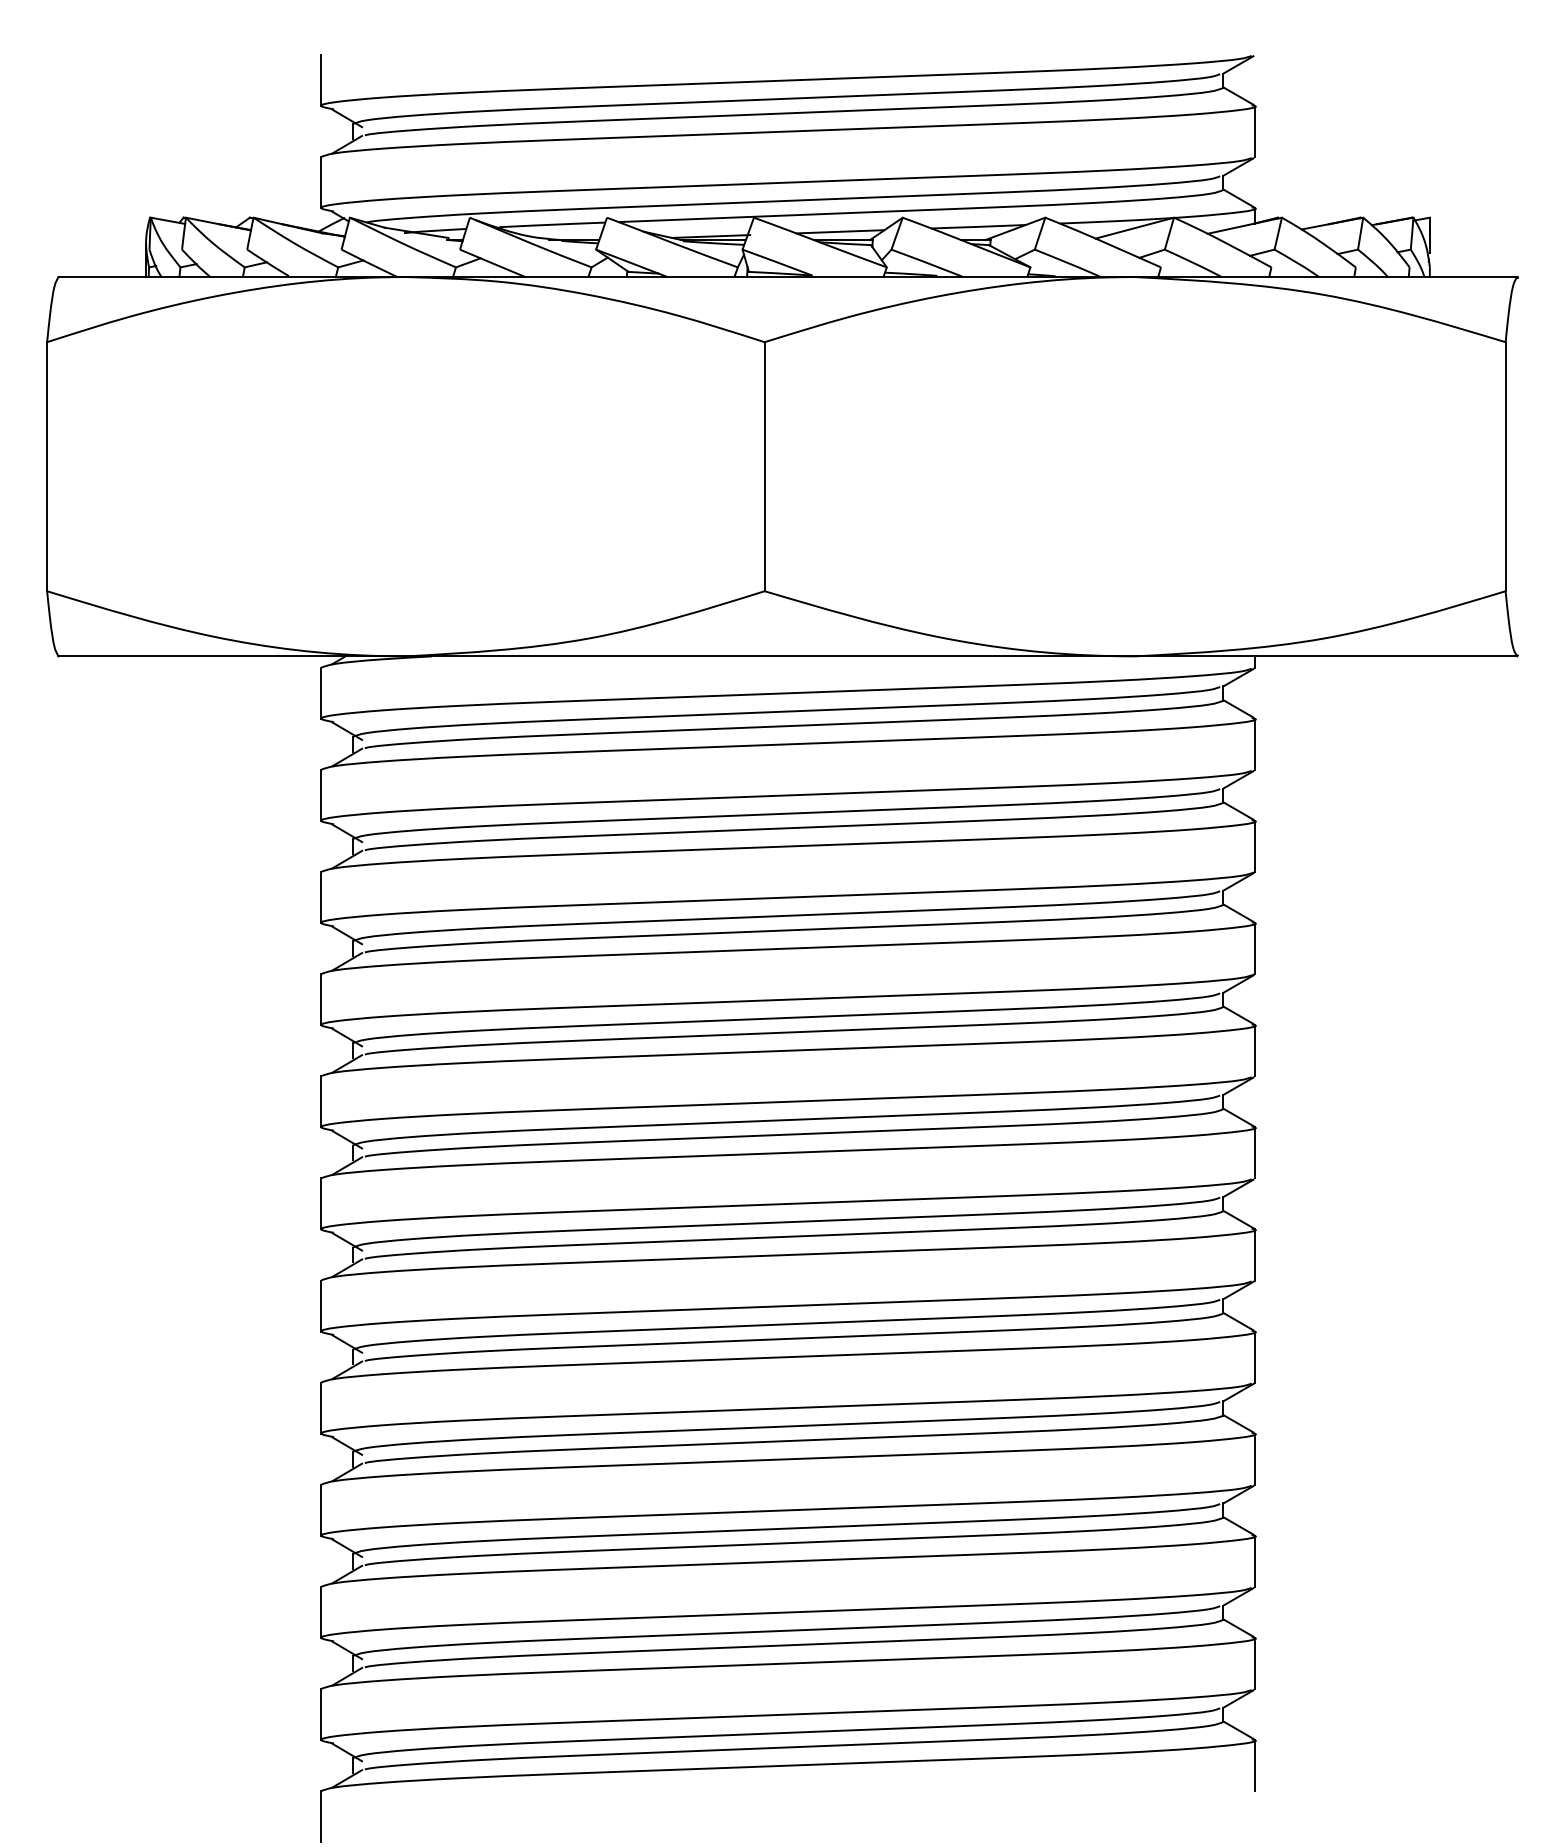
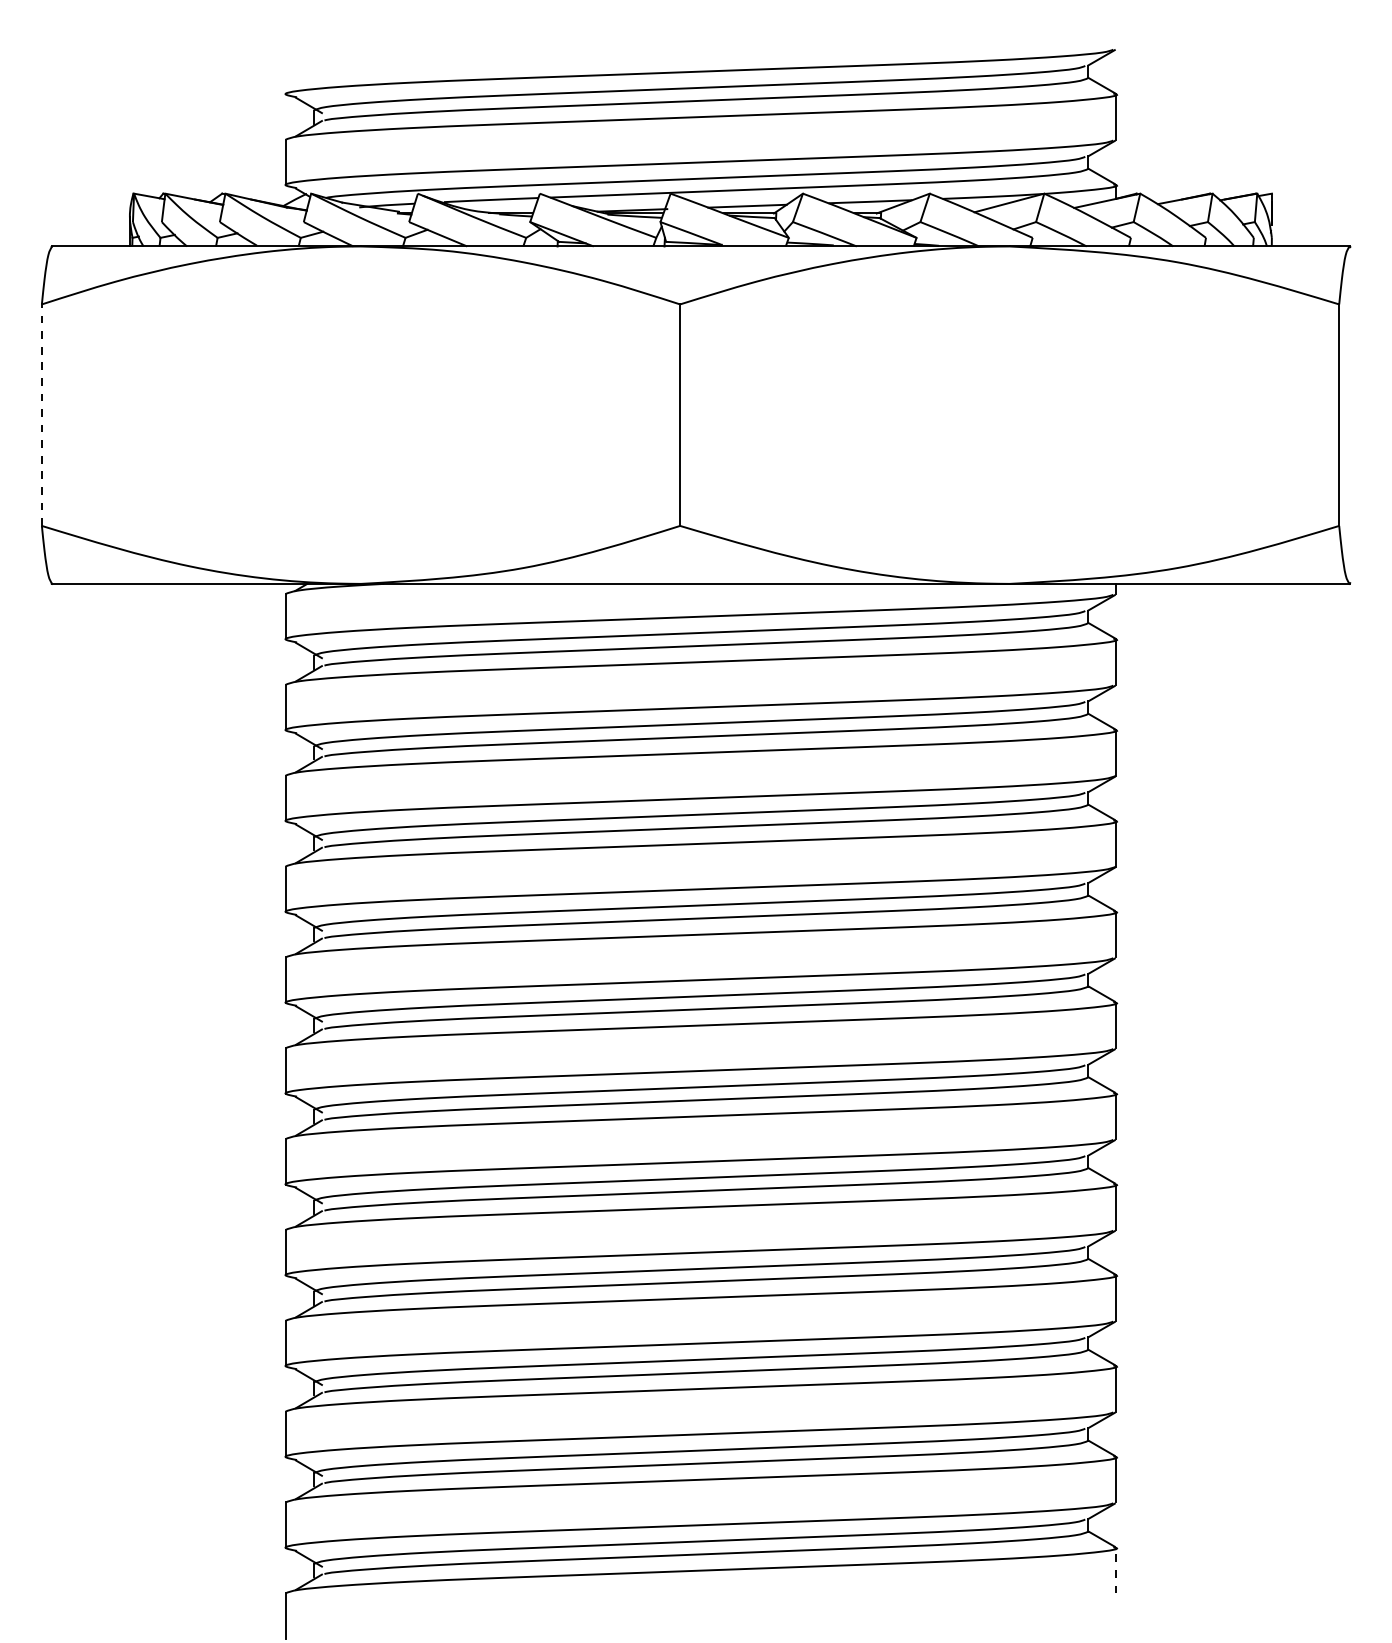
line: (321, 80) -> (285, 71), removed
line: (46, 467) -> (41, 415), solid -> dashed
line: (1255, 1765) -> (1116, 1570), solid -> dashed

